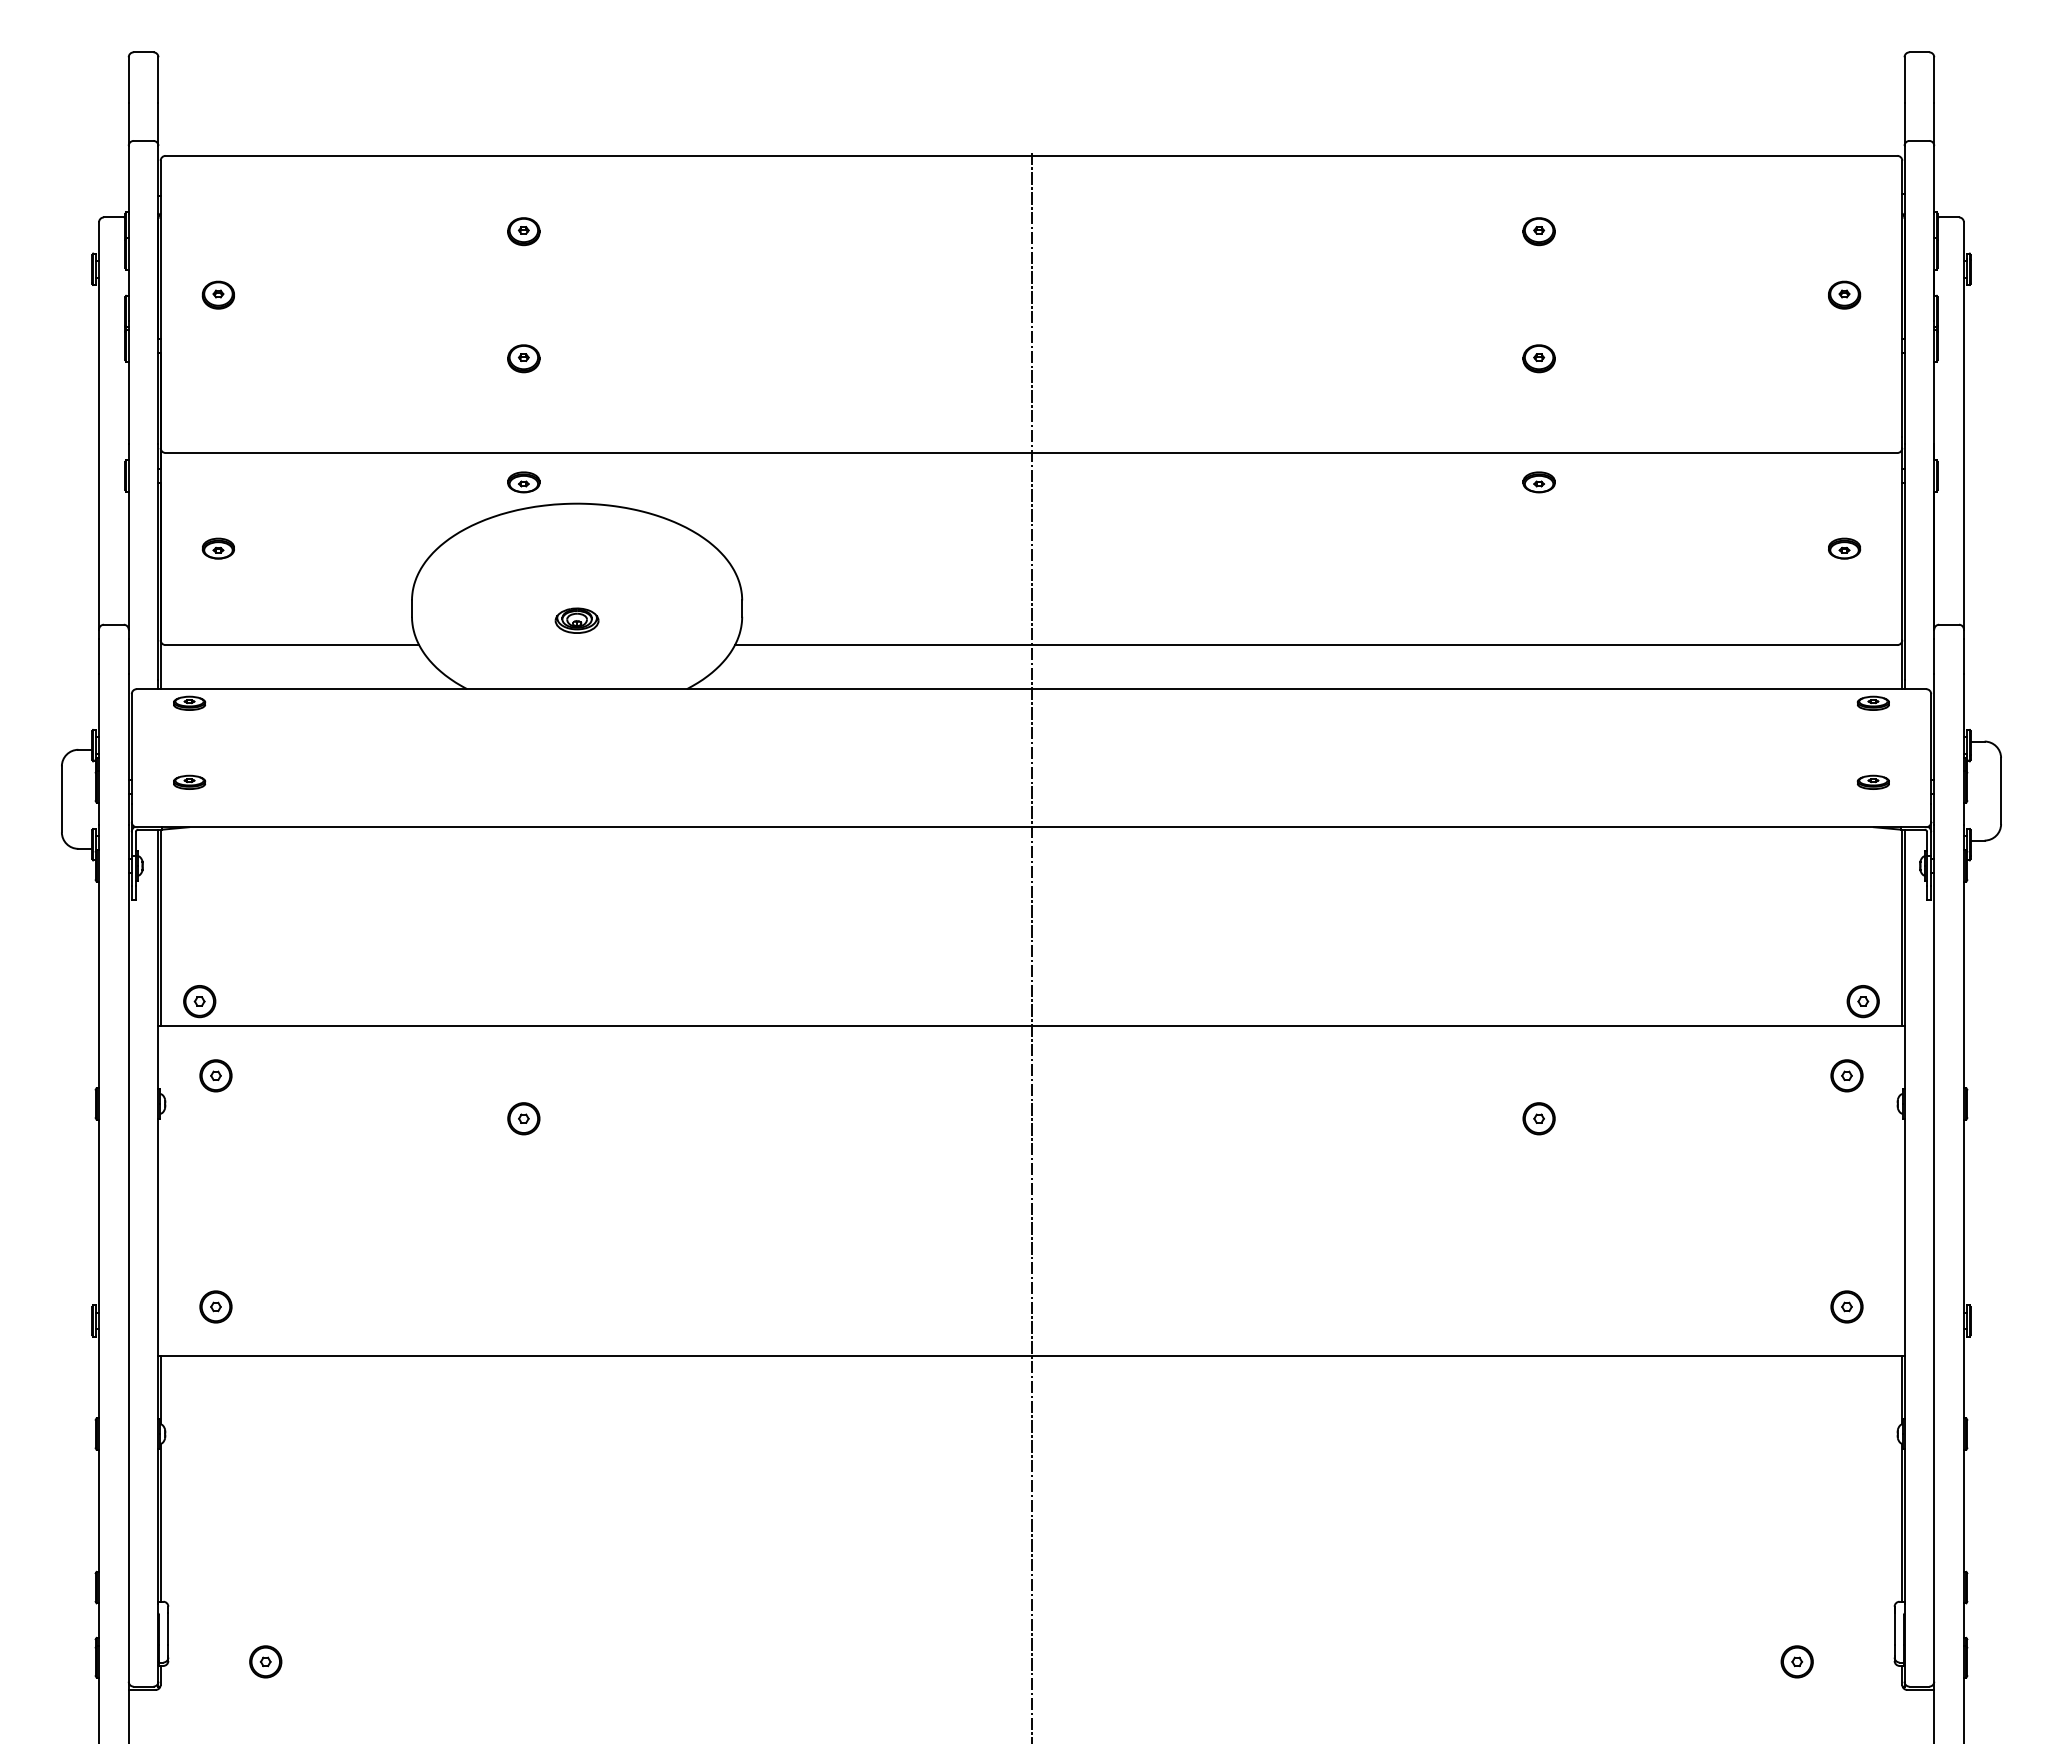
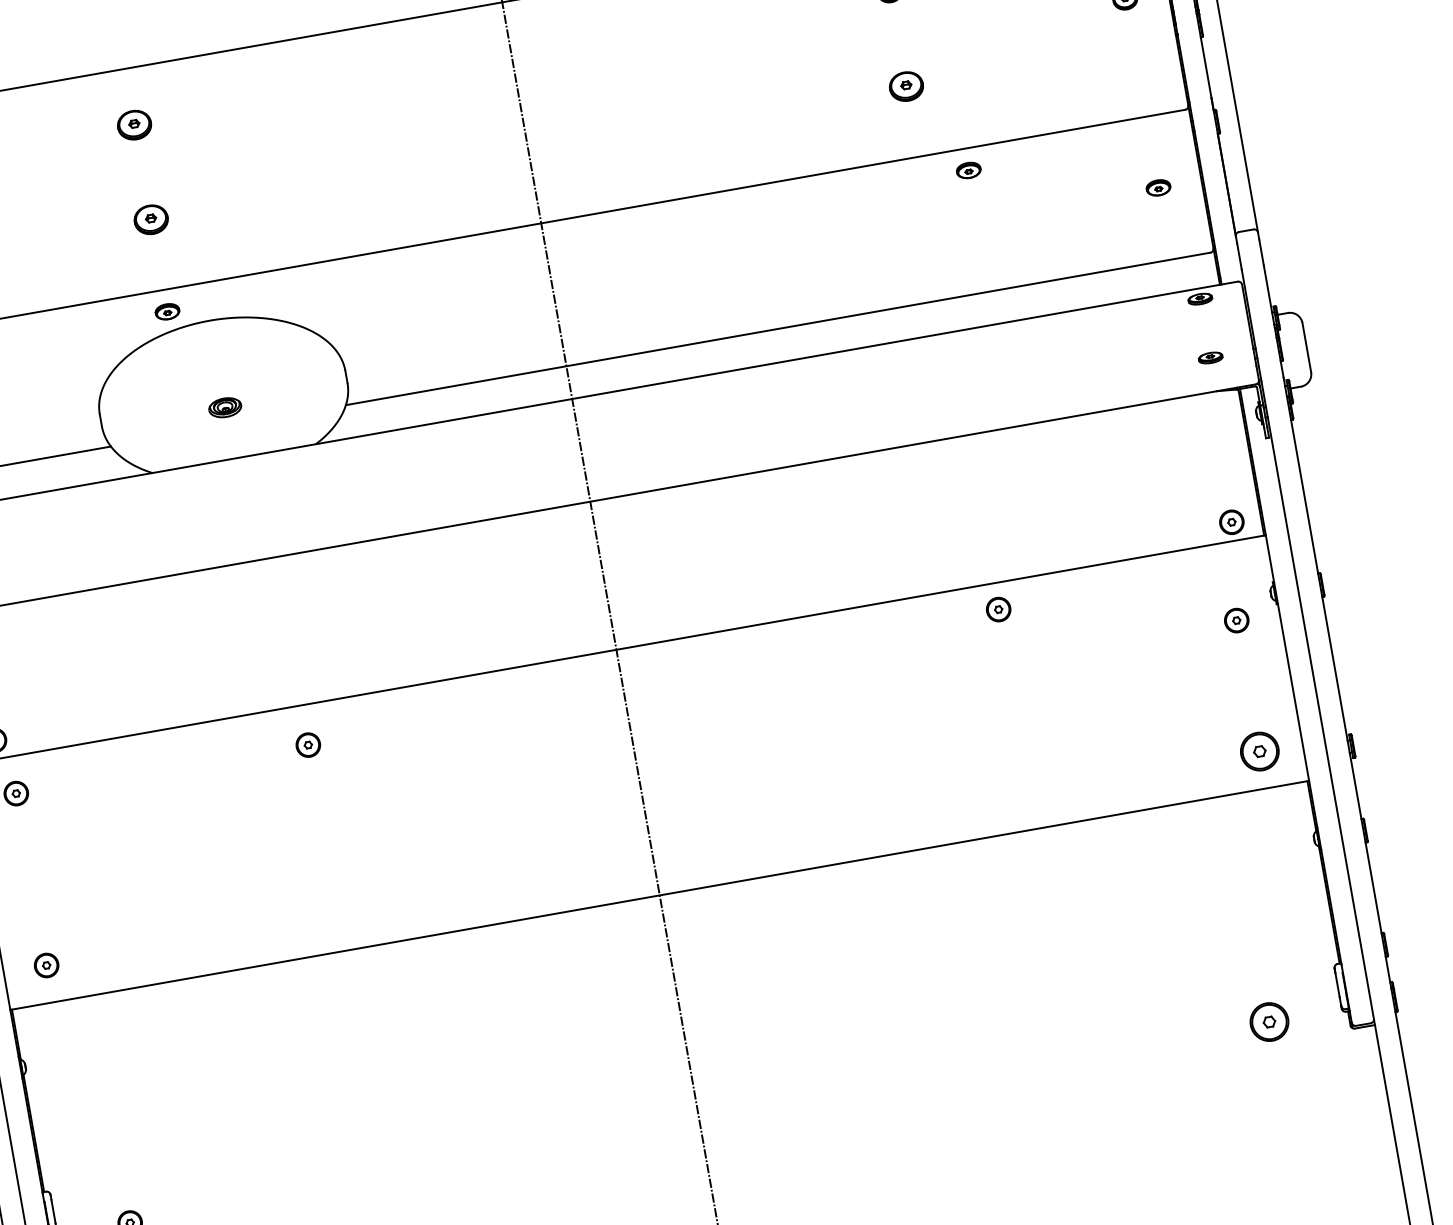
part: (523, 231) -> (134, 125), size x1.4
part: (523, 358) -> (150, 219), size x1.4
part: (1538, 358) -> (905, 86), size x1.4
part: (1538, 482) -> (968, 170), moved
part: (1846, 1075) -> (1236, 620), moved
part: (523, 1118) -> (308, 744), moved
part: (1538, 1118) -> (998, 609), moved
part: (1846, 1306) -> (1259, 751), size x1.6
part: (1796, 1661) -> (1268, 1021), size x1.6

